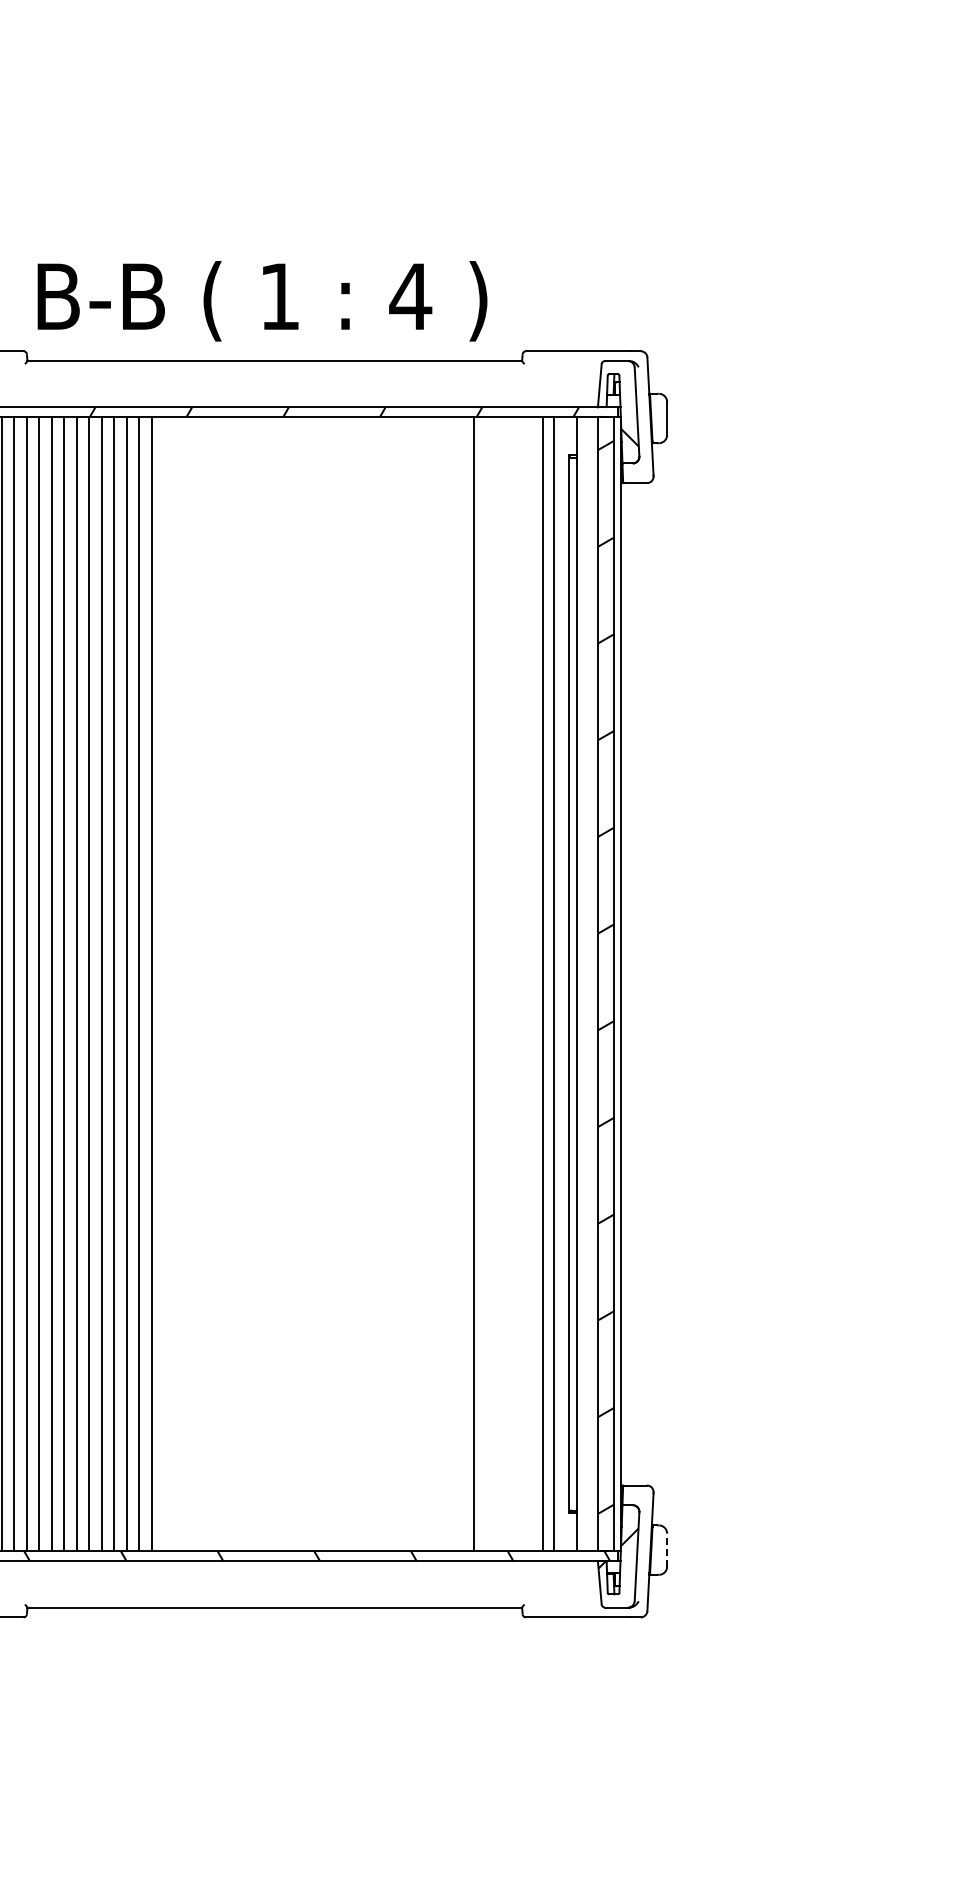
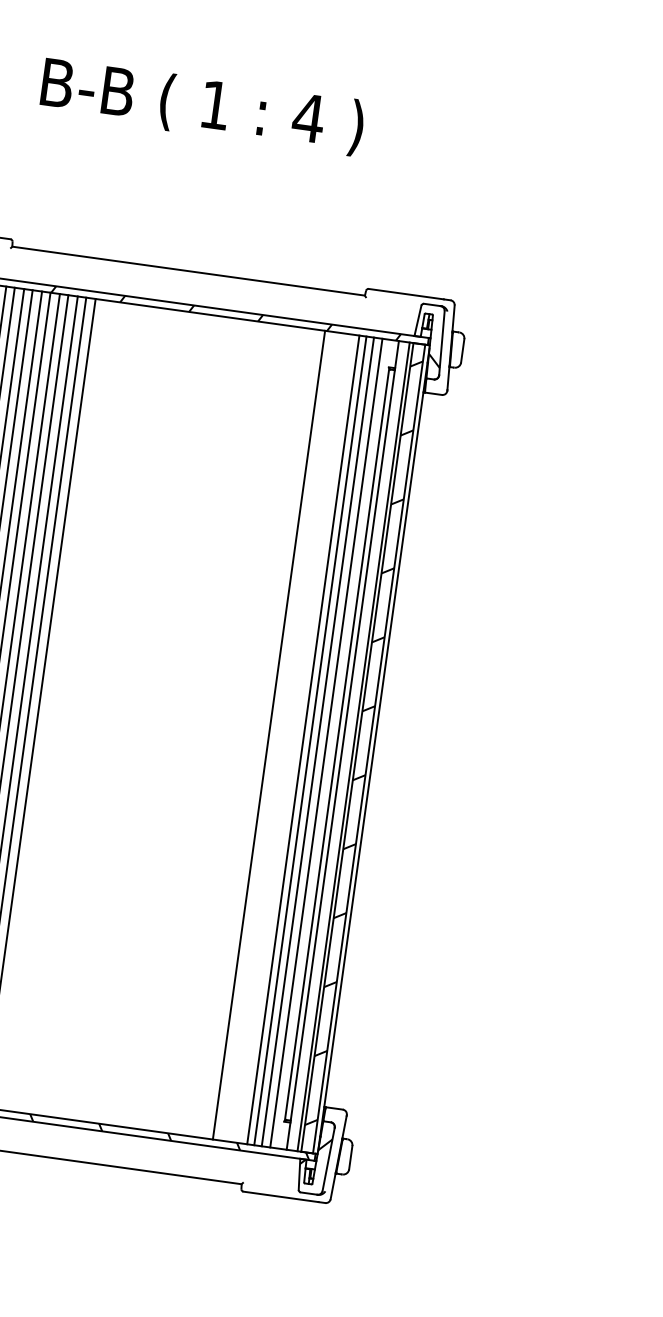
text: (262, 301) -> (202, 106), moved
line: (522, 984) -> (303, 740), added
line: (531, 984) -> (310, 740), added
line: (592, 984) -> (353, 747), added
line: (667, 1549) -> (351, 1157), dashed -> solid

